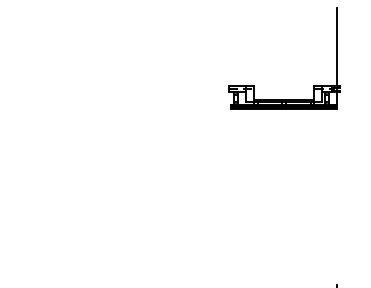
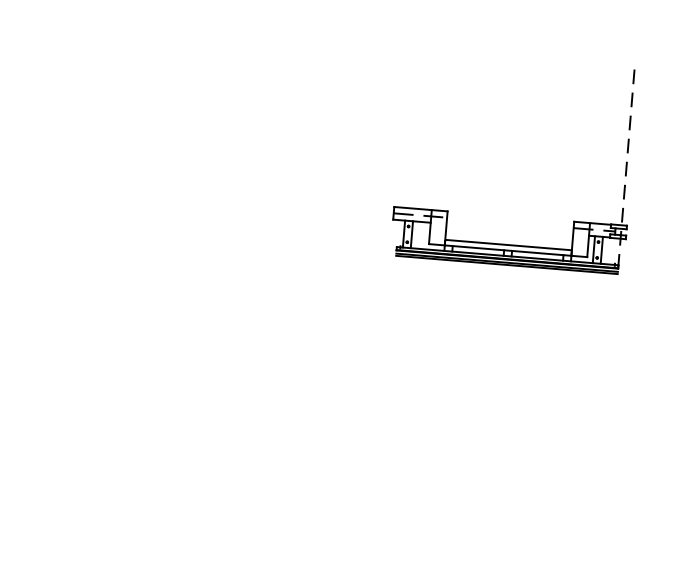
line: (337, 57) -> (627, 165), solid -> dashed

